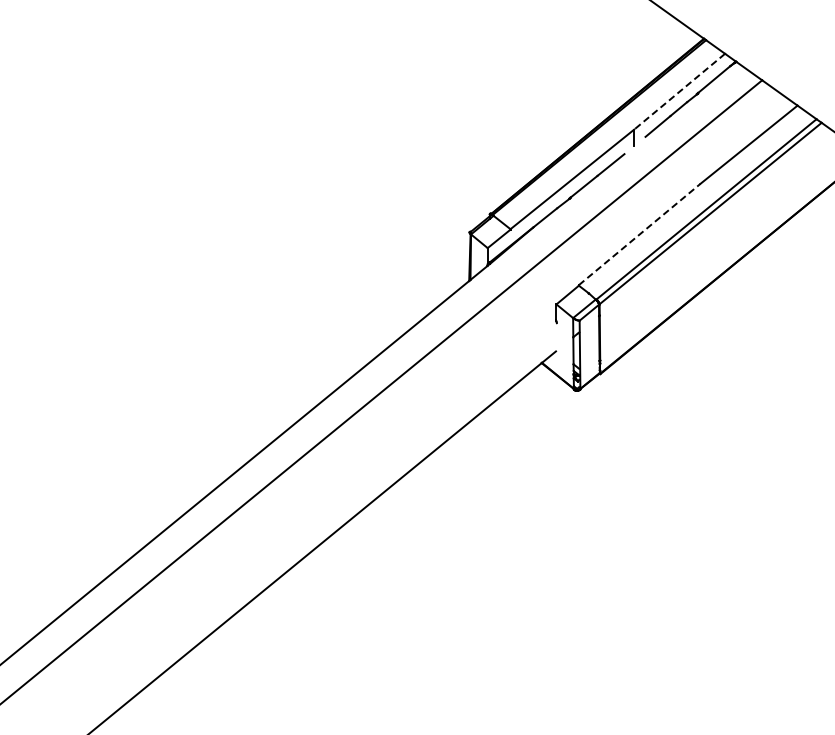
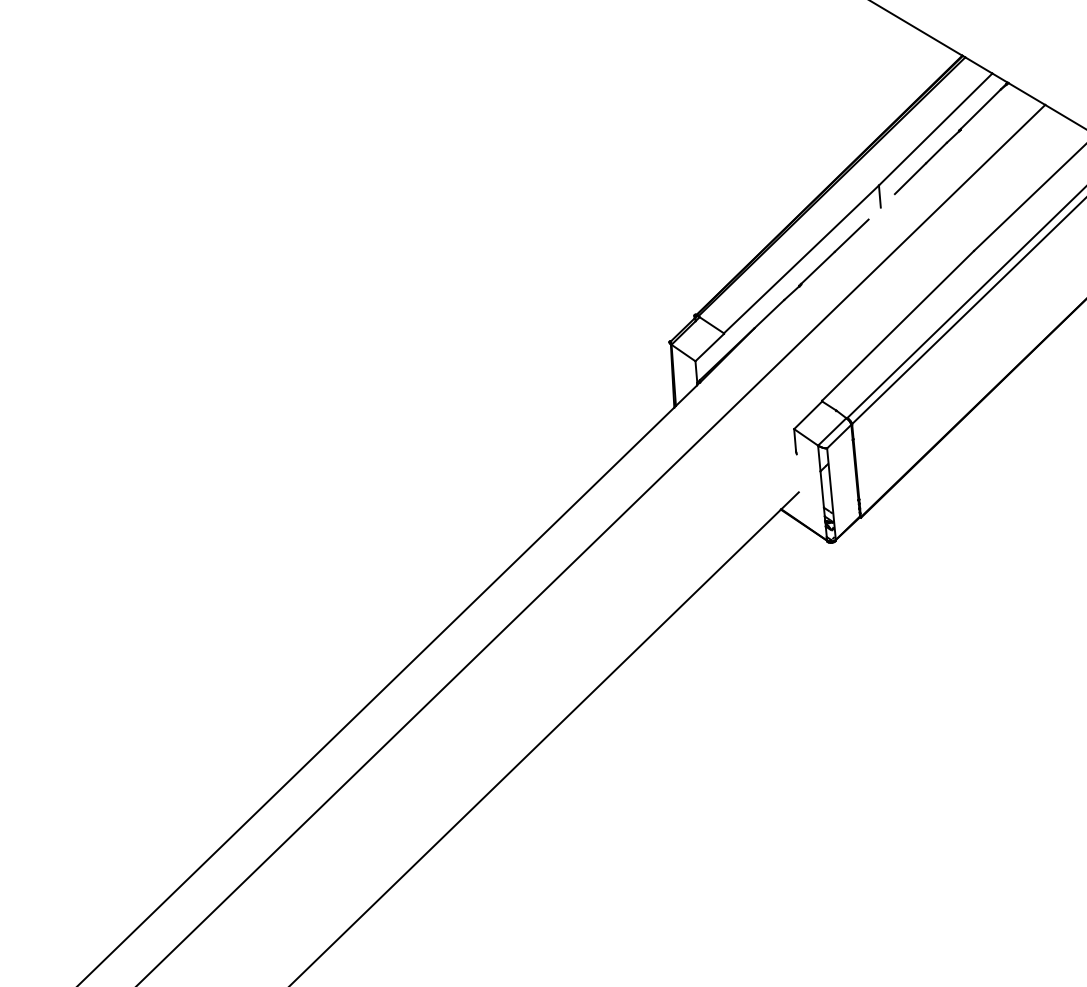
line: (679, 92) -> (935, 130), dashed -> solid
line: (640, 234) -> (899, 325), dashed -> solid

